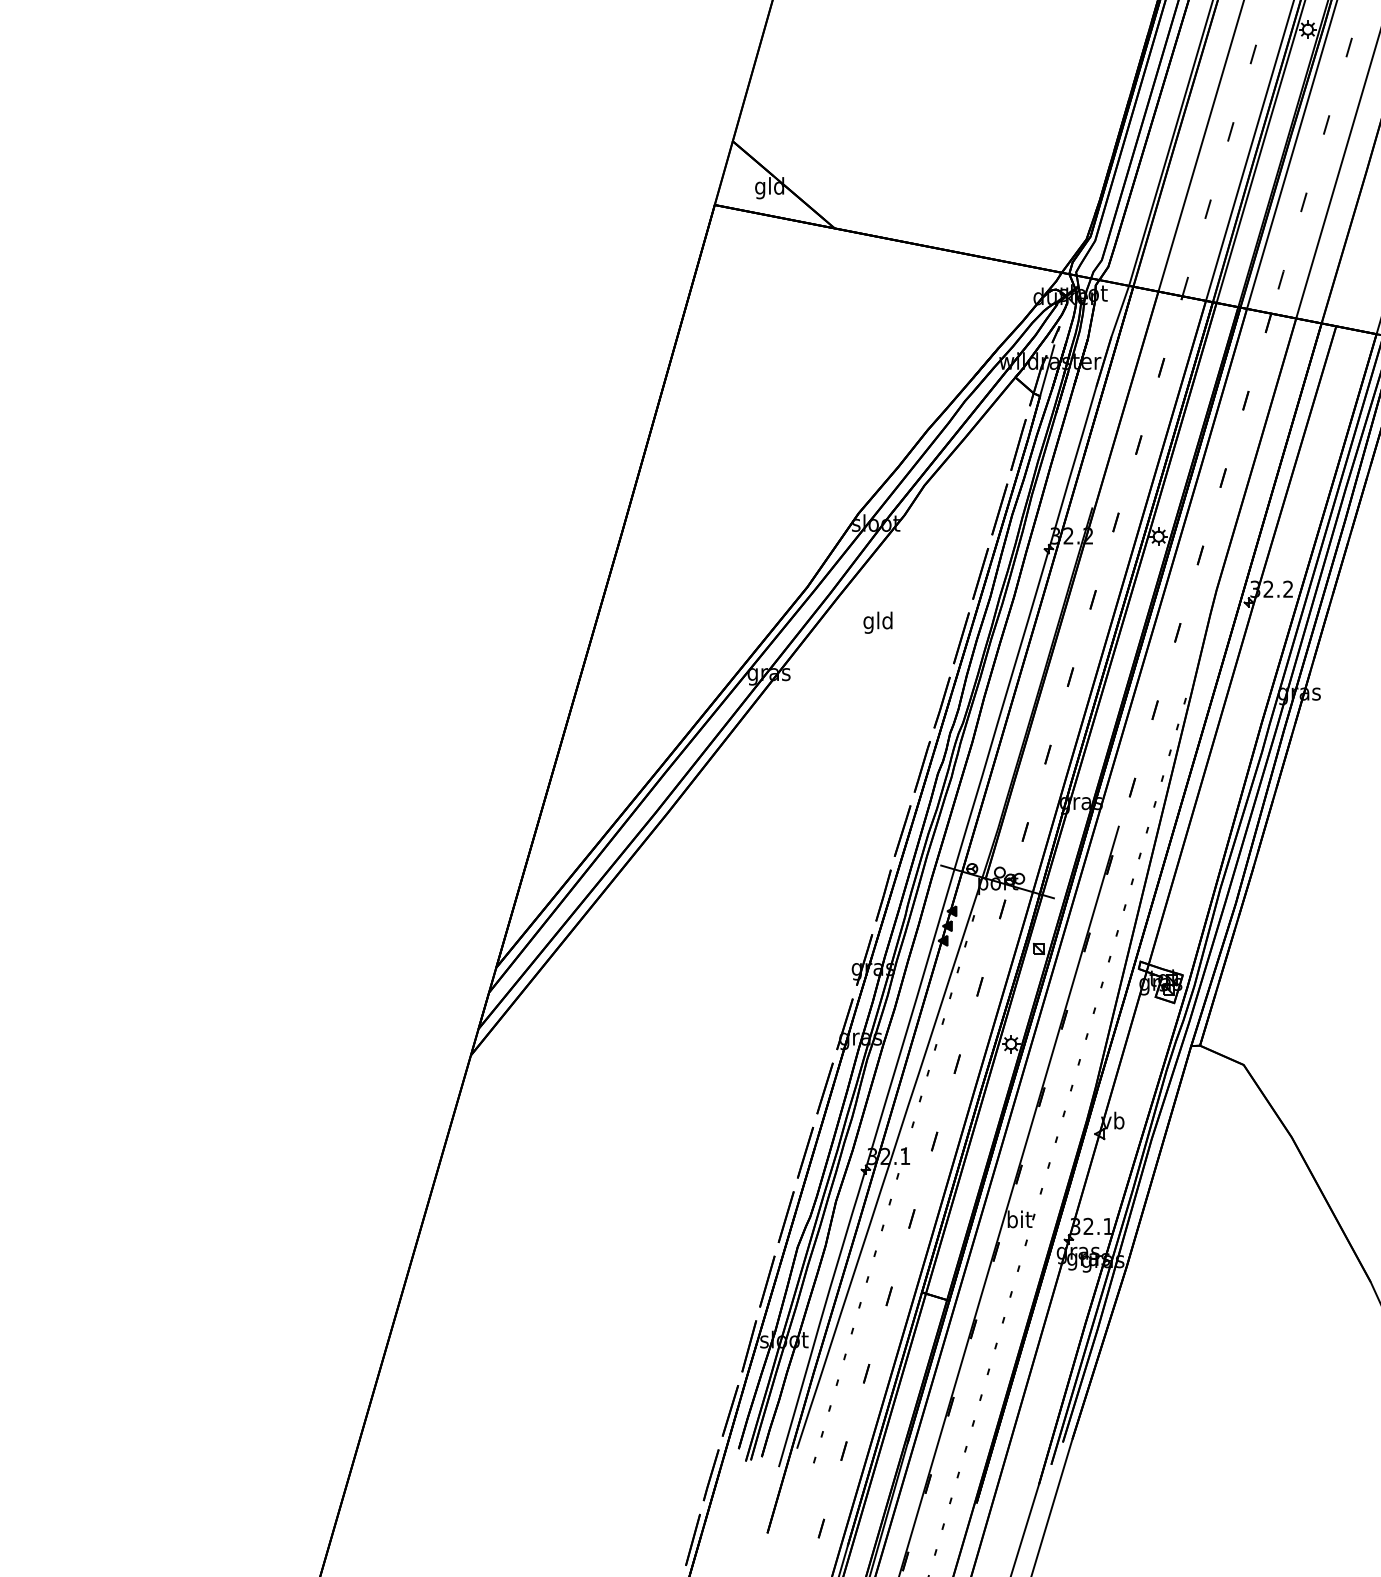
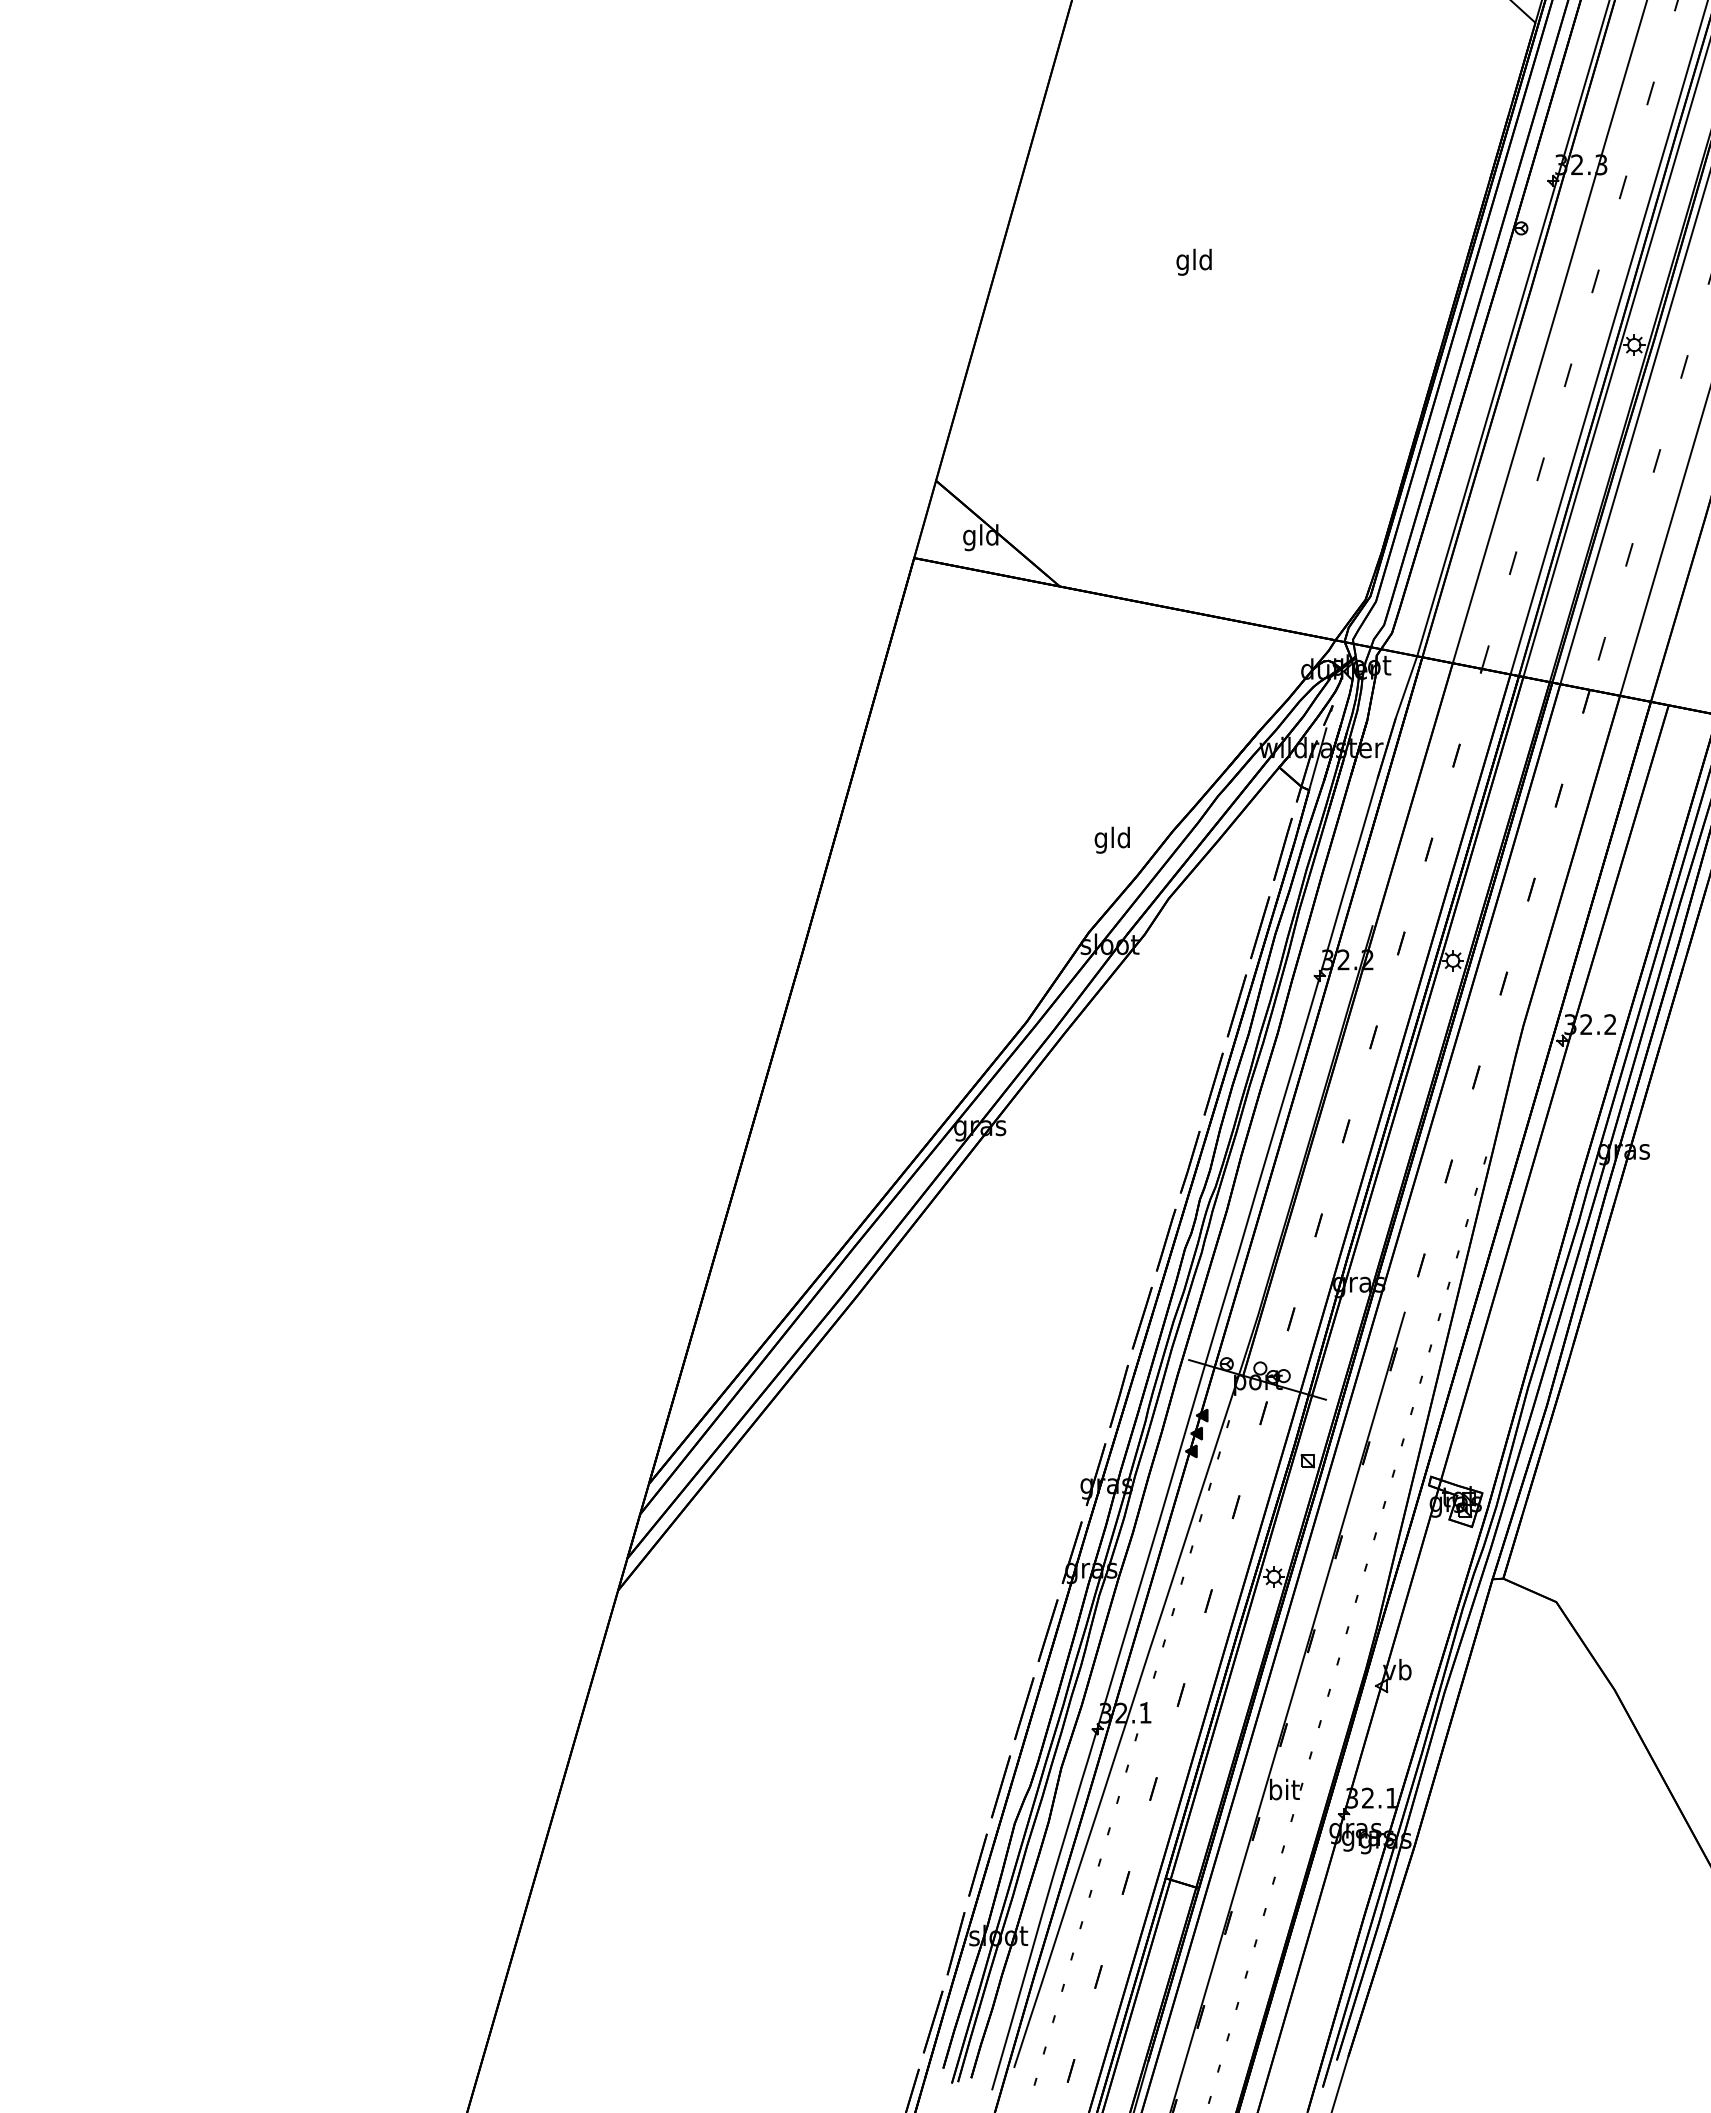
text: (877, 622) -> (1111, 839), moved

